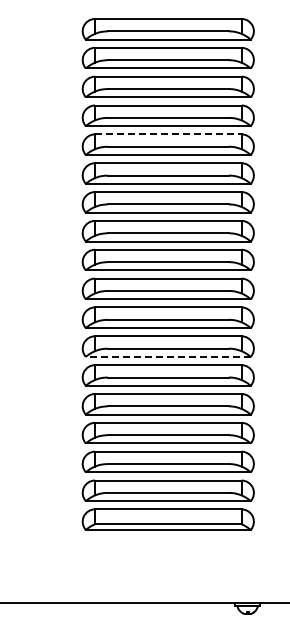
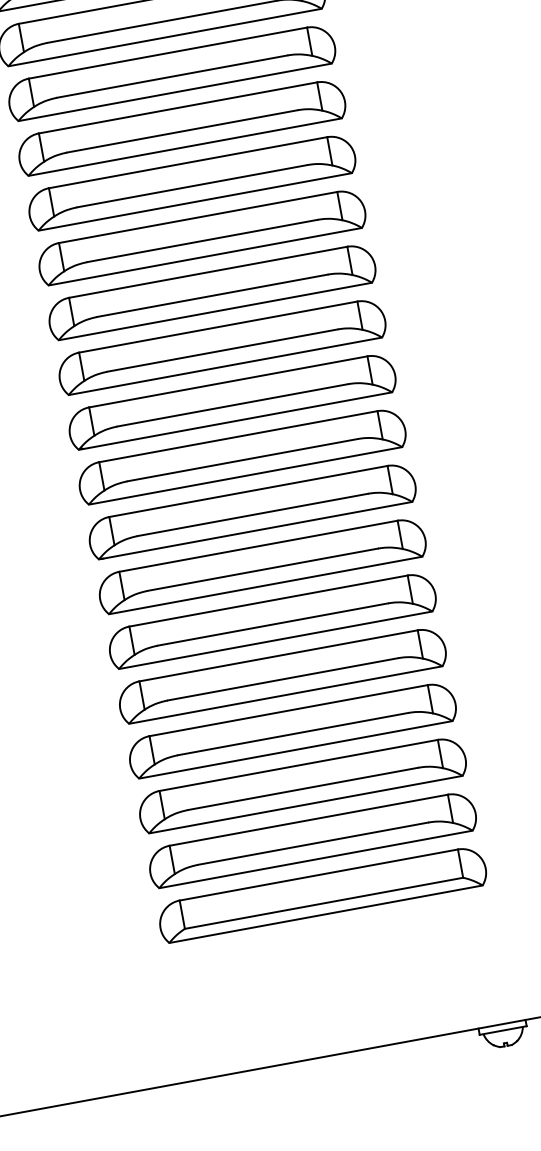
line: (168, 134) -> (188, 162), dashed -> solid
line: (167, 356) -> (264, 584), dashed -> solid

